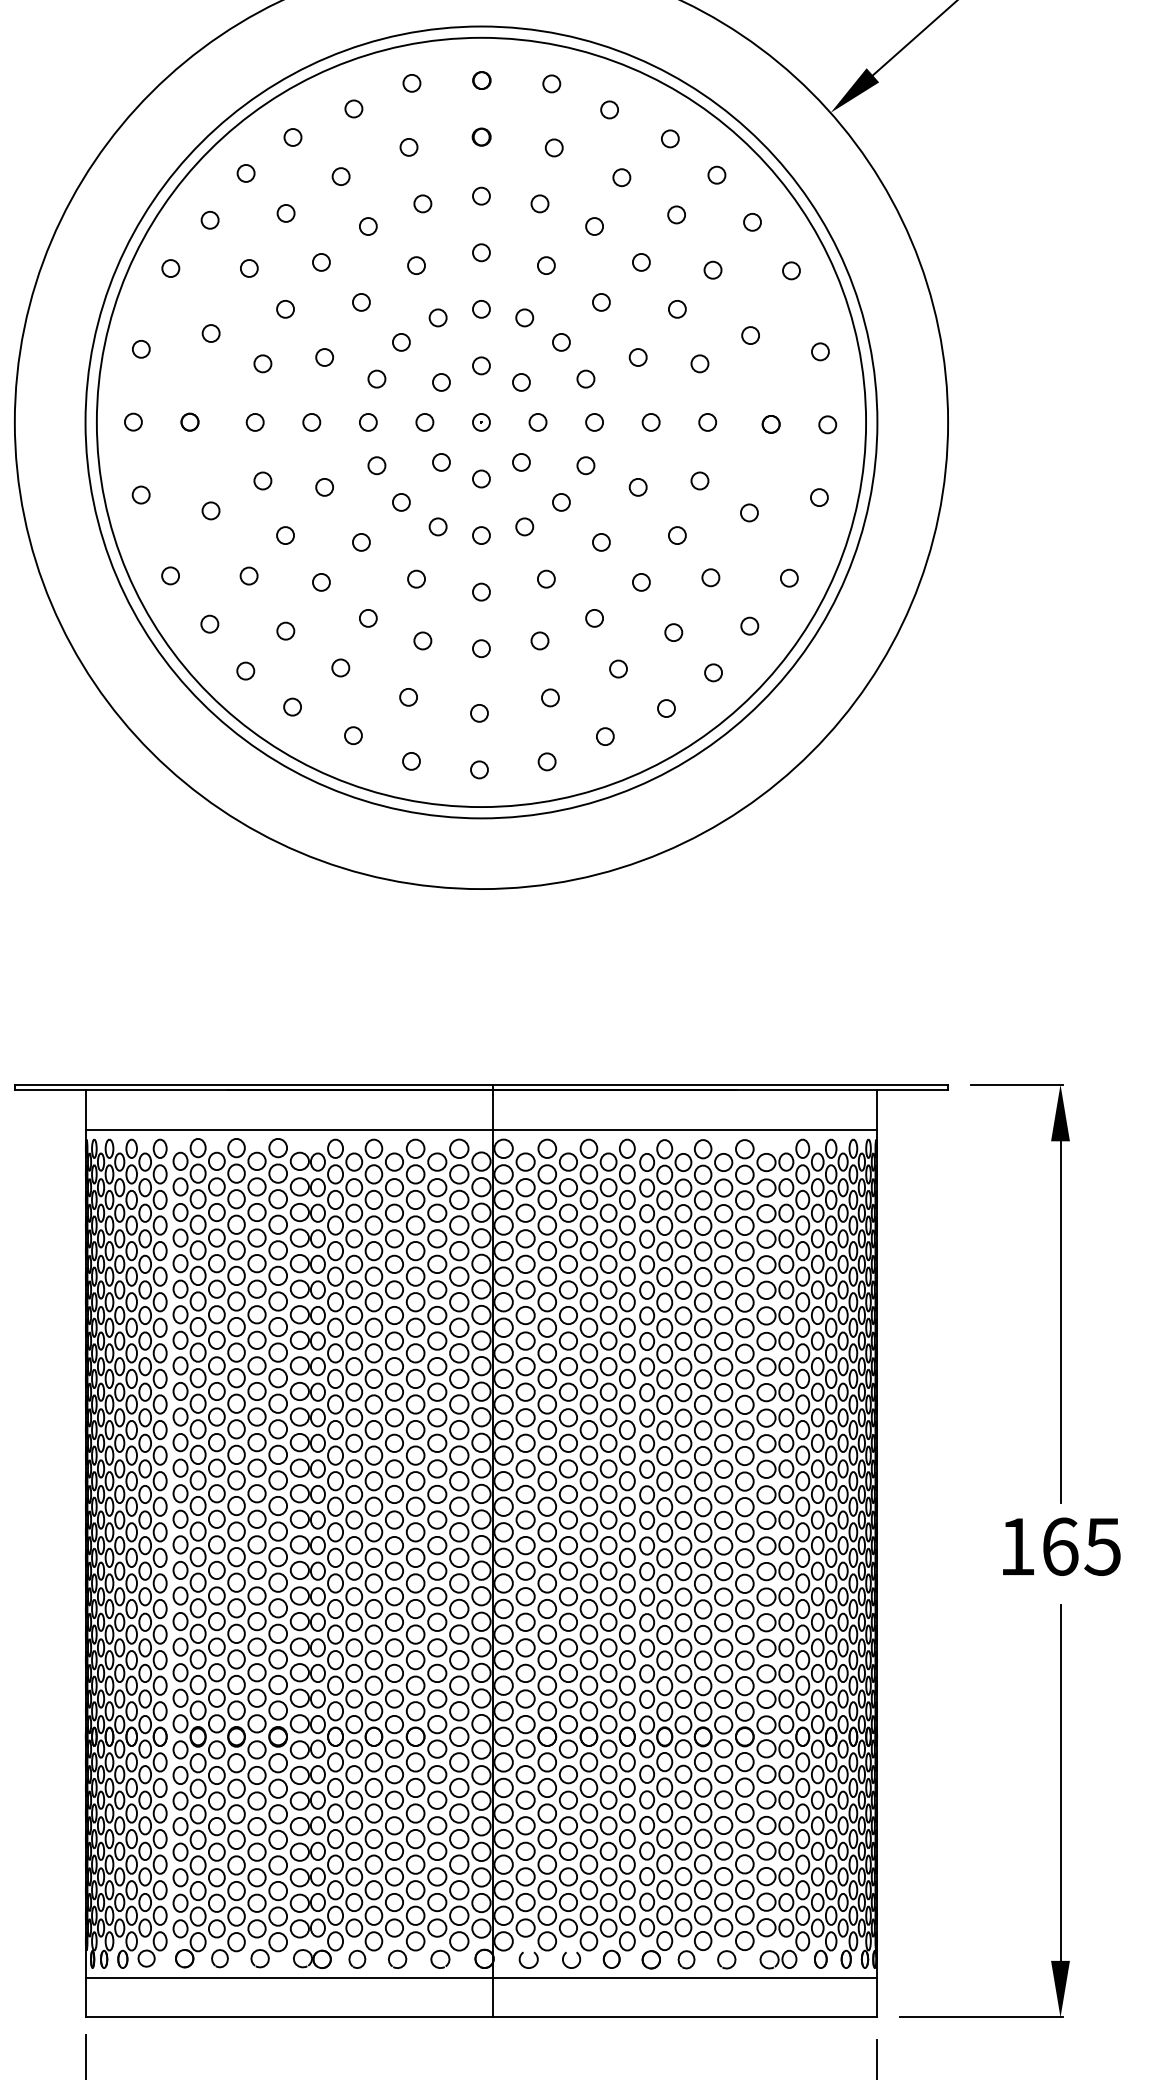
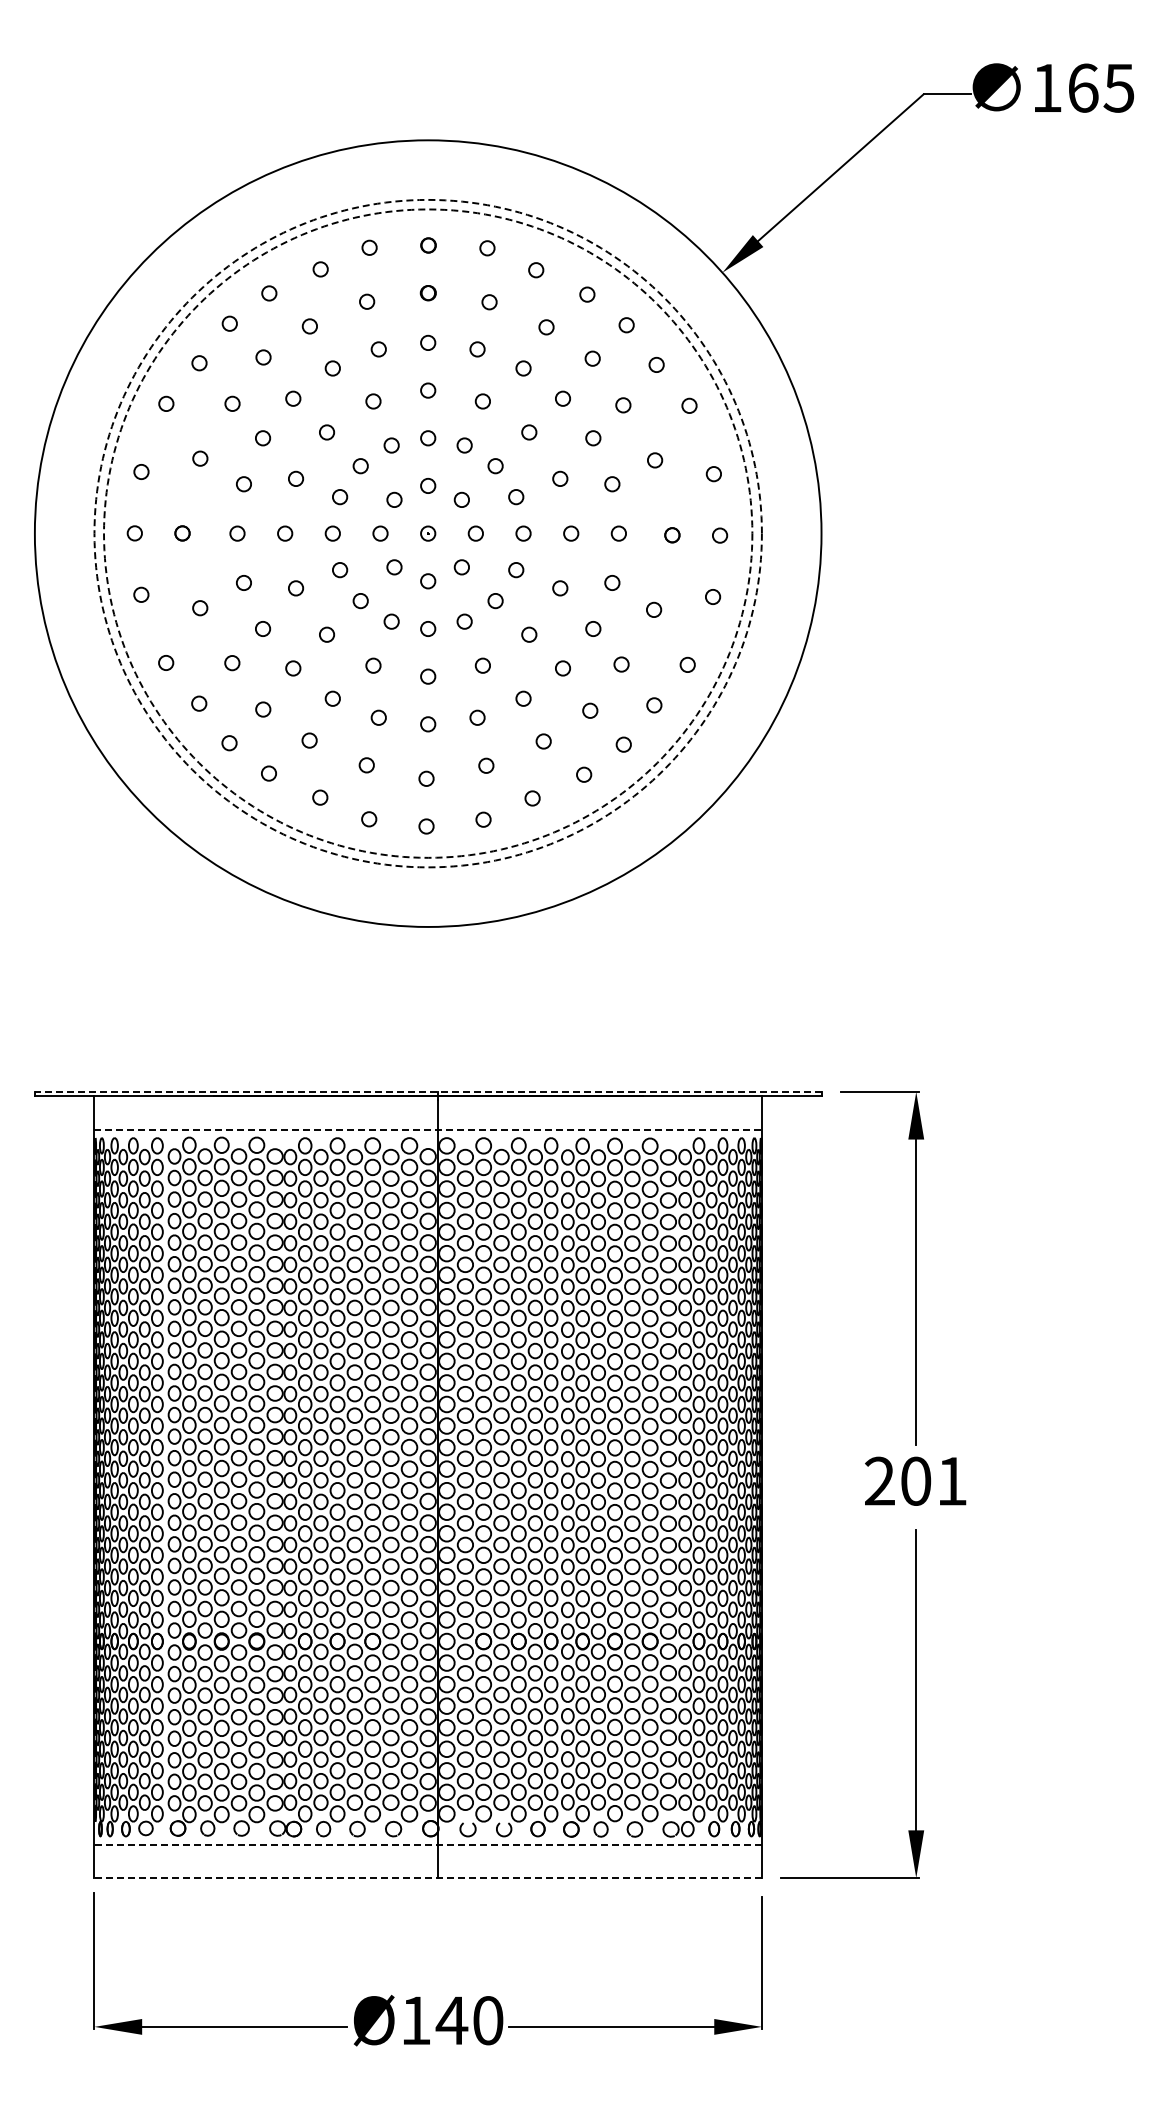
circle: (480, 422) -> (427, 533), solid -> dashed
circle: (481, 422) -> (428, 533), solid -> dashed
line: (480, 1084) -> (427, 1091), solid -> dashed
line: (481, 1130) -> (428, 1130), solid -> dashed
text: (1059, 1545) -> (915, 1480), 165 -> 201
line: (481, 1977) -> (428, 1844), solid -> dashed
line: (481, 2017) -> (428, 1878), solid -> dashed

